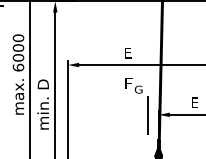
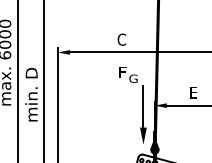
text: (127, 52) -> (121, 39), E -> C
fill: (147, 143) -> (142, 136), added

